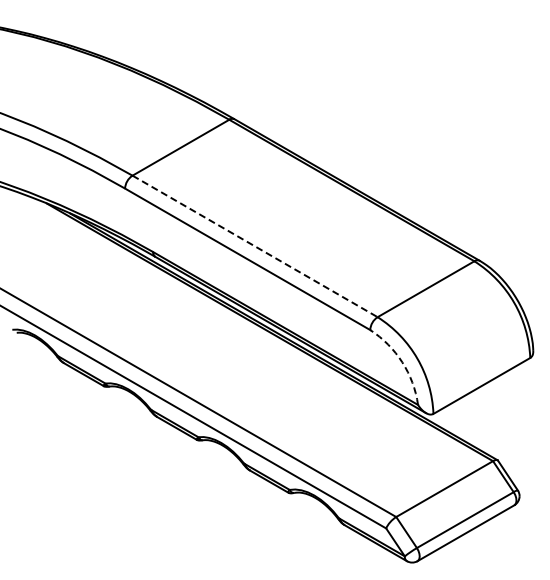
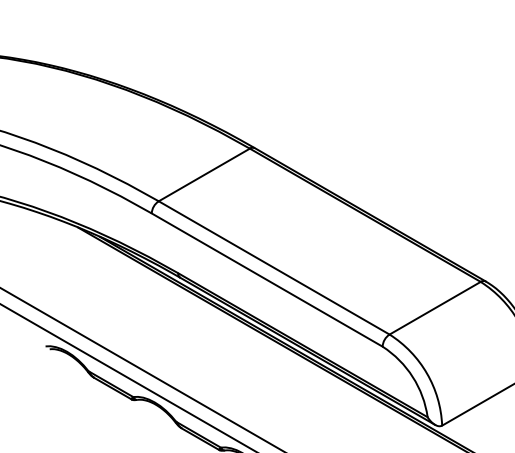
line: (255, 246) -> (274, 267), dashed -> solid
arc: (402, 362) -> (412, 377), dashed -> solid

